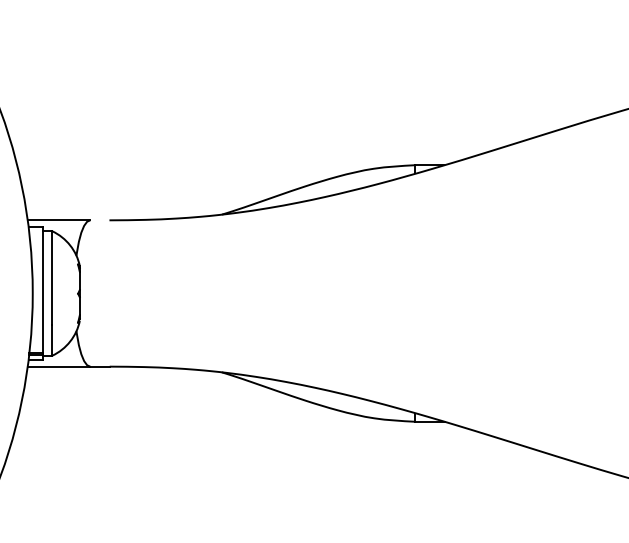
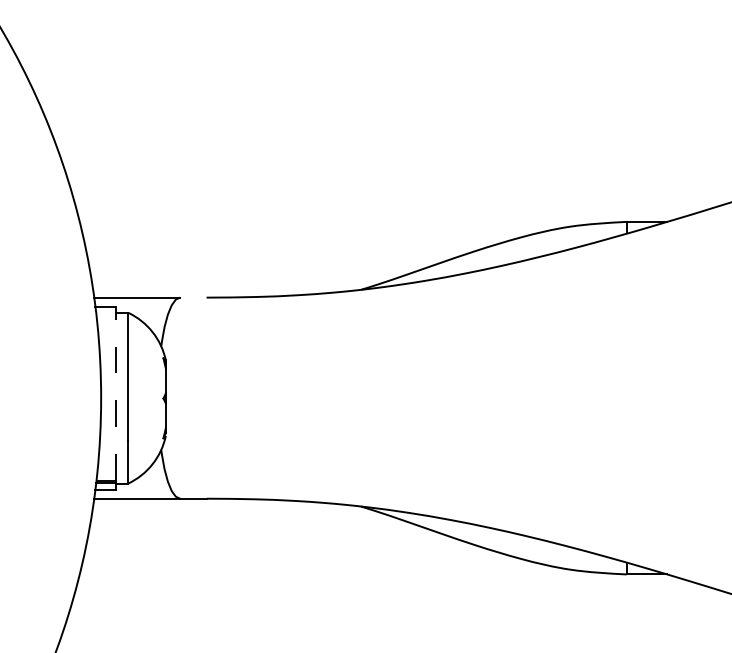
line: (43, 289) -> (115, 392), solid -> dashed

